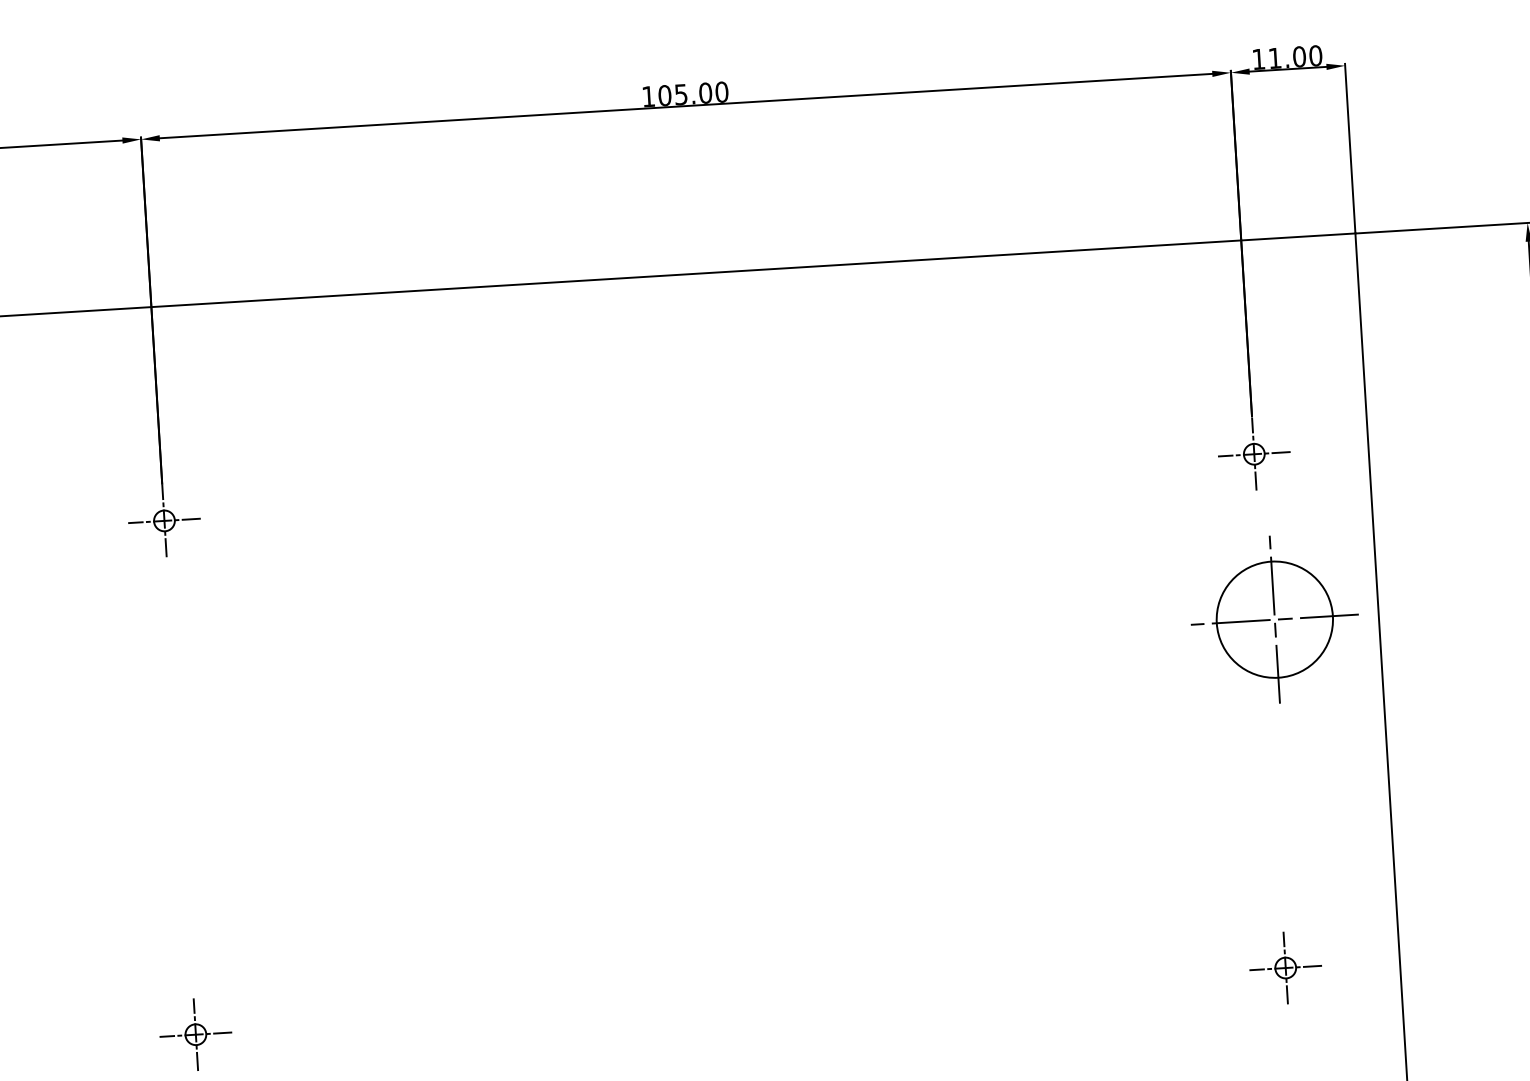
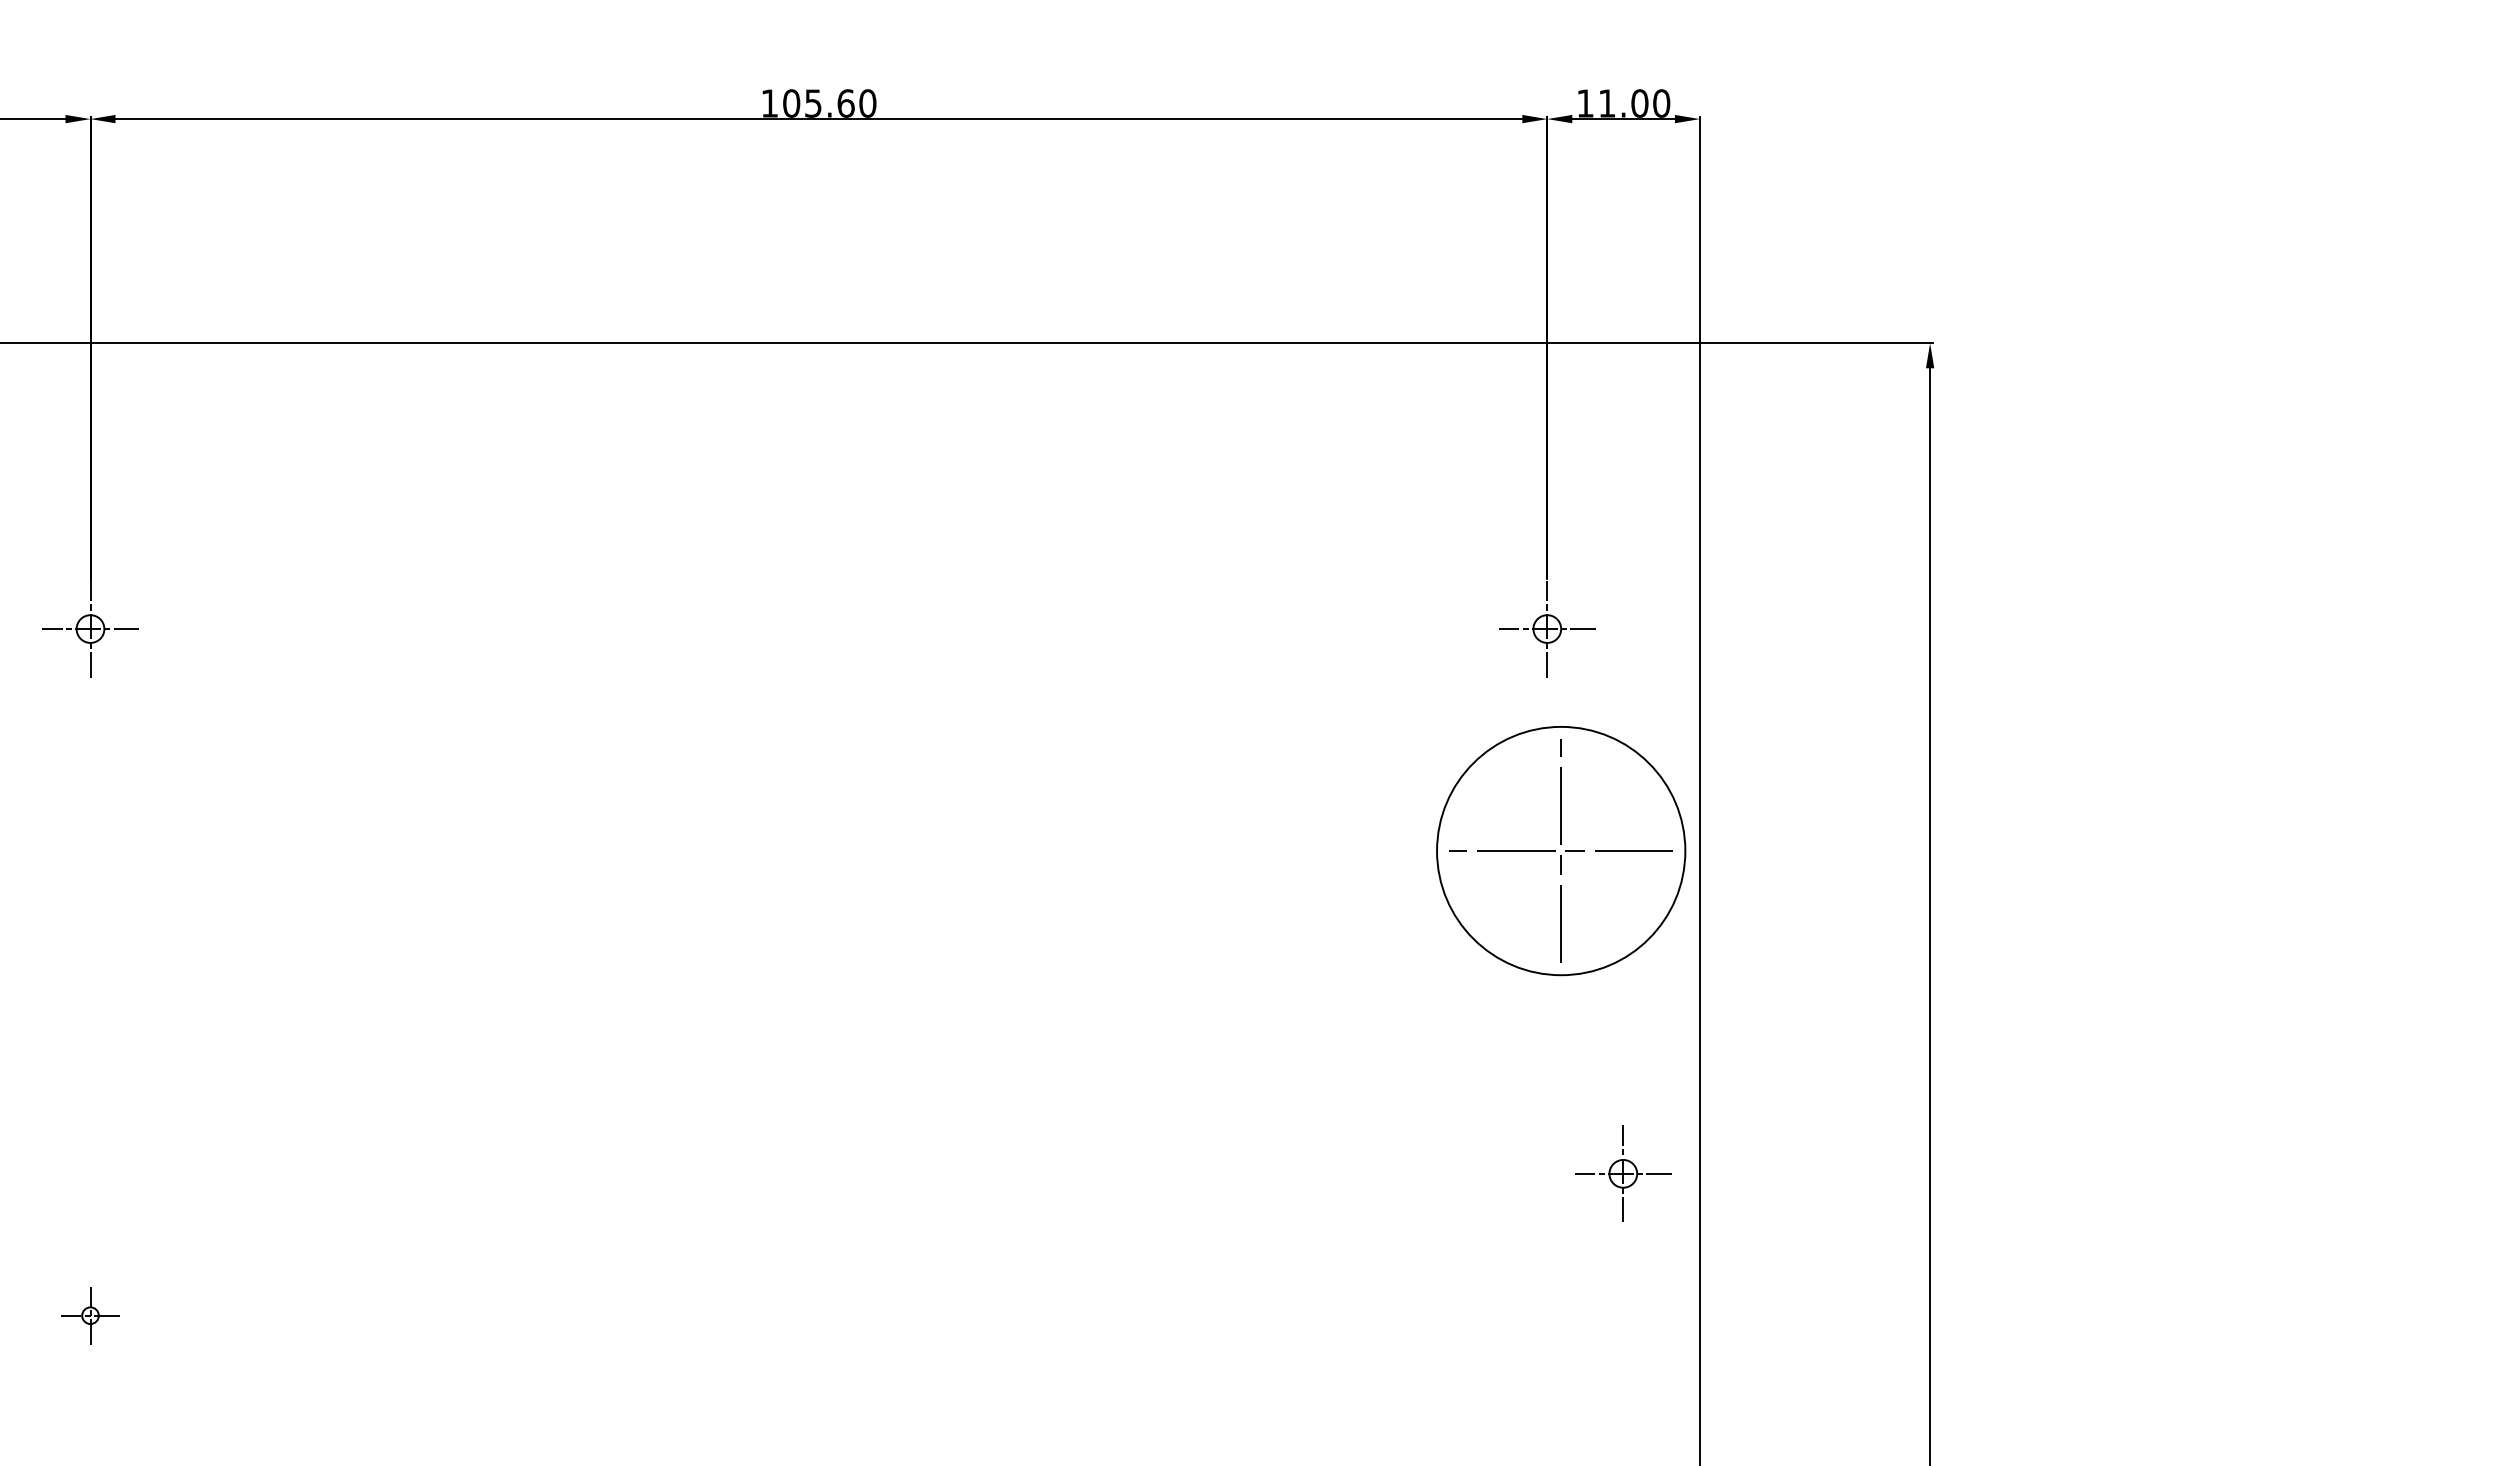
text: (705, 93) -> (845, 103), 105.00 -> 105.60
circle: (1274, 619) -> (1560, 850), size x1.6
part: (1285, 967) -> (1623, 1173), moved
part: (195, 1034) -> (90, 1315), size x0.6

